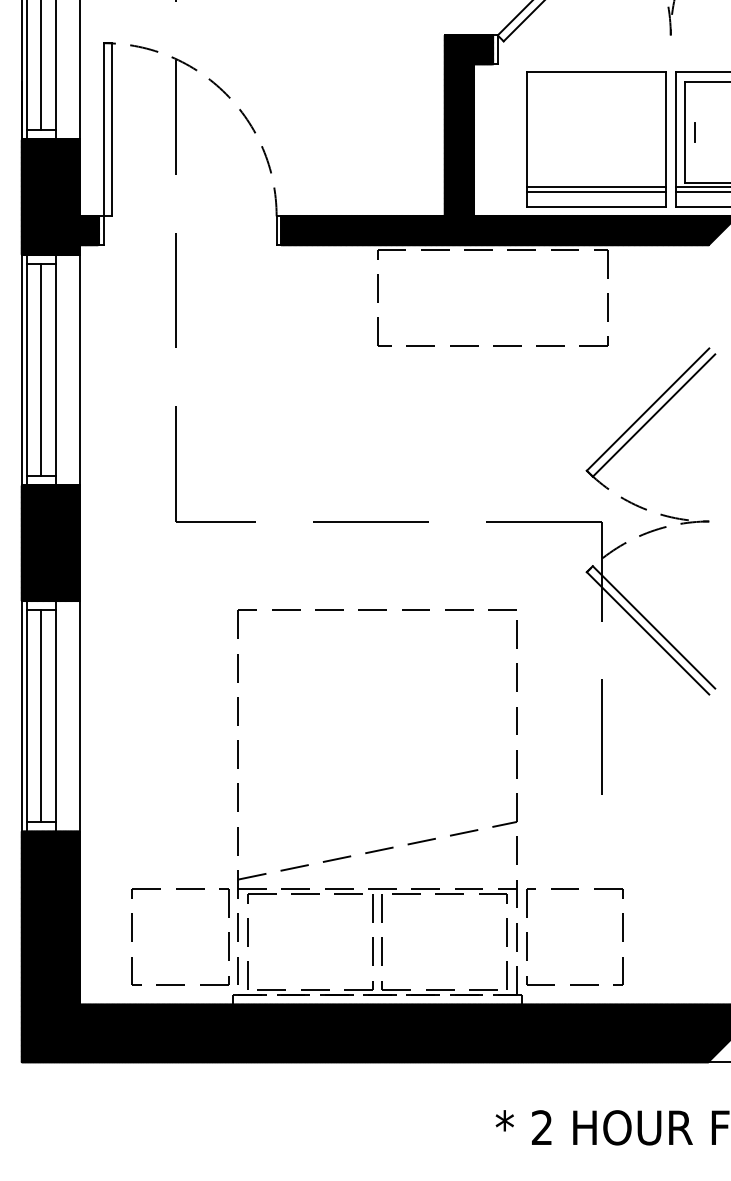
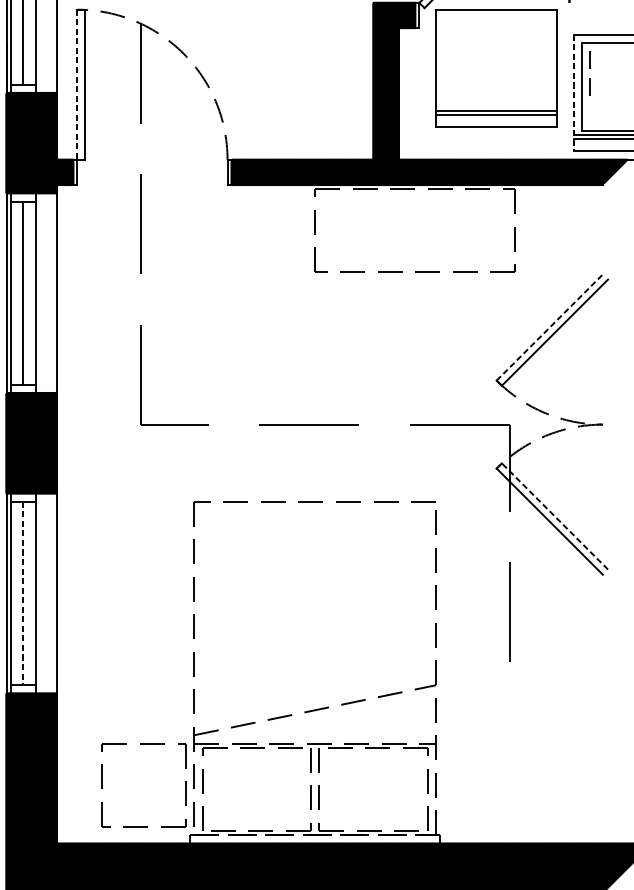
line: (694, 101) -> (590, 60), added
line: (103, 129) -> (77, 84), solid -> dashed
part: (596, 139) -> (496, 68), moved
line: (675, 139) -> (573, 93), solid -> dashed
line: (648, 409) -> (550, 327), solid -> dashed
line: (654, 627) -> (555, 516), solid -> dashed
line: (41, 716) -> (23, 593), solid -> dashed
part: (574, 889) -> (485, 743), removed

